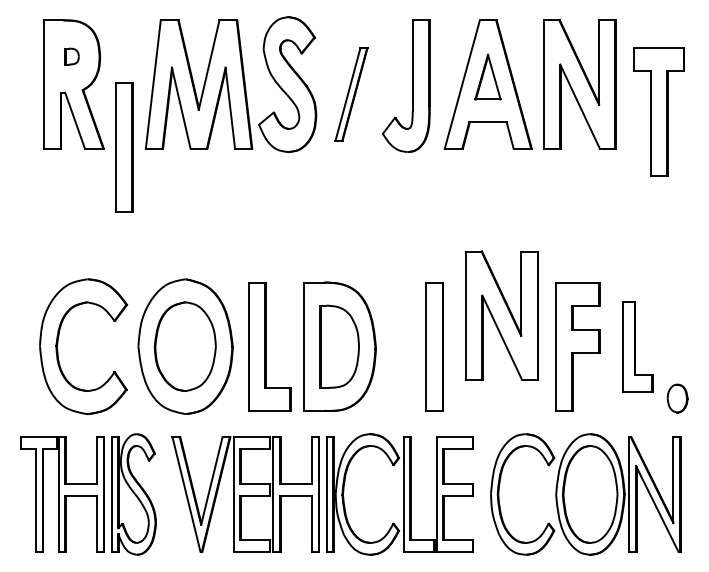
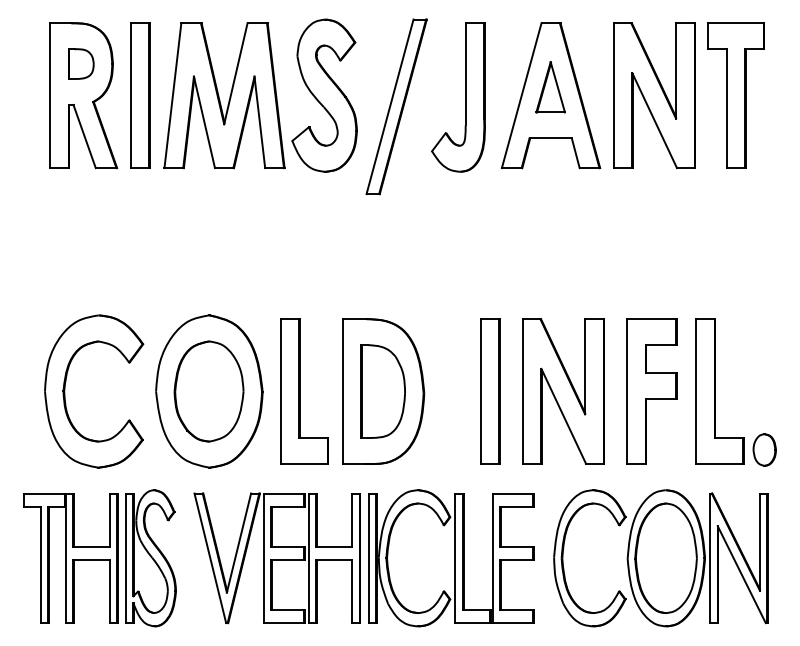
part: (72, 56) -> (81, 63), size x1.67
part: (351, 94) -> (396, 106), size x1.67
part: (658, 111) -> (735, 95), moved
part: (124, 147) -> (140, 95), moved
part: (502, 315) -> (563, 391), moved
part: (637, 346) -> (719, 391), size x1.43

